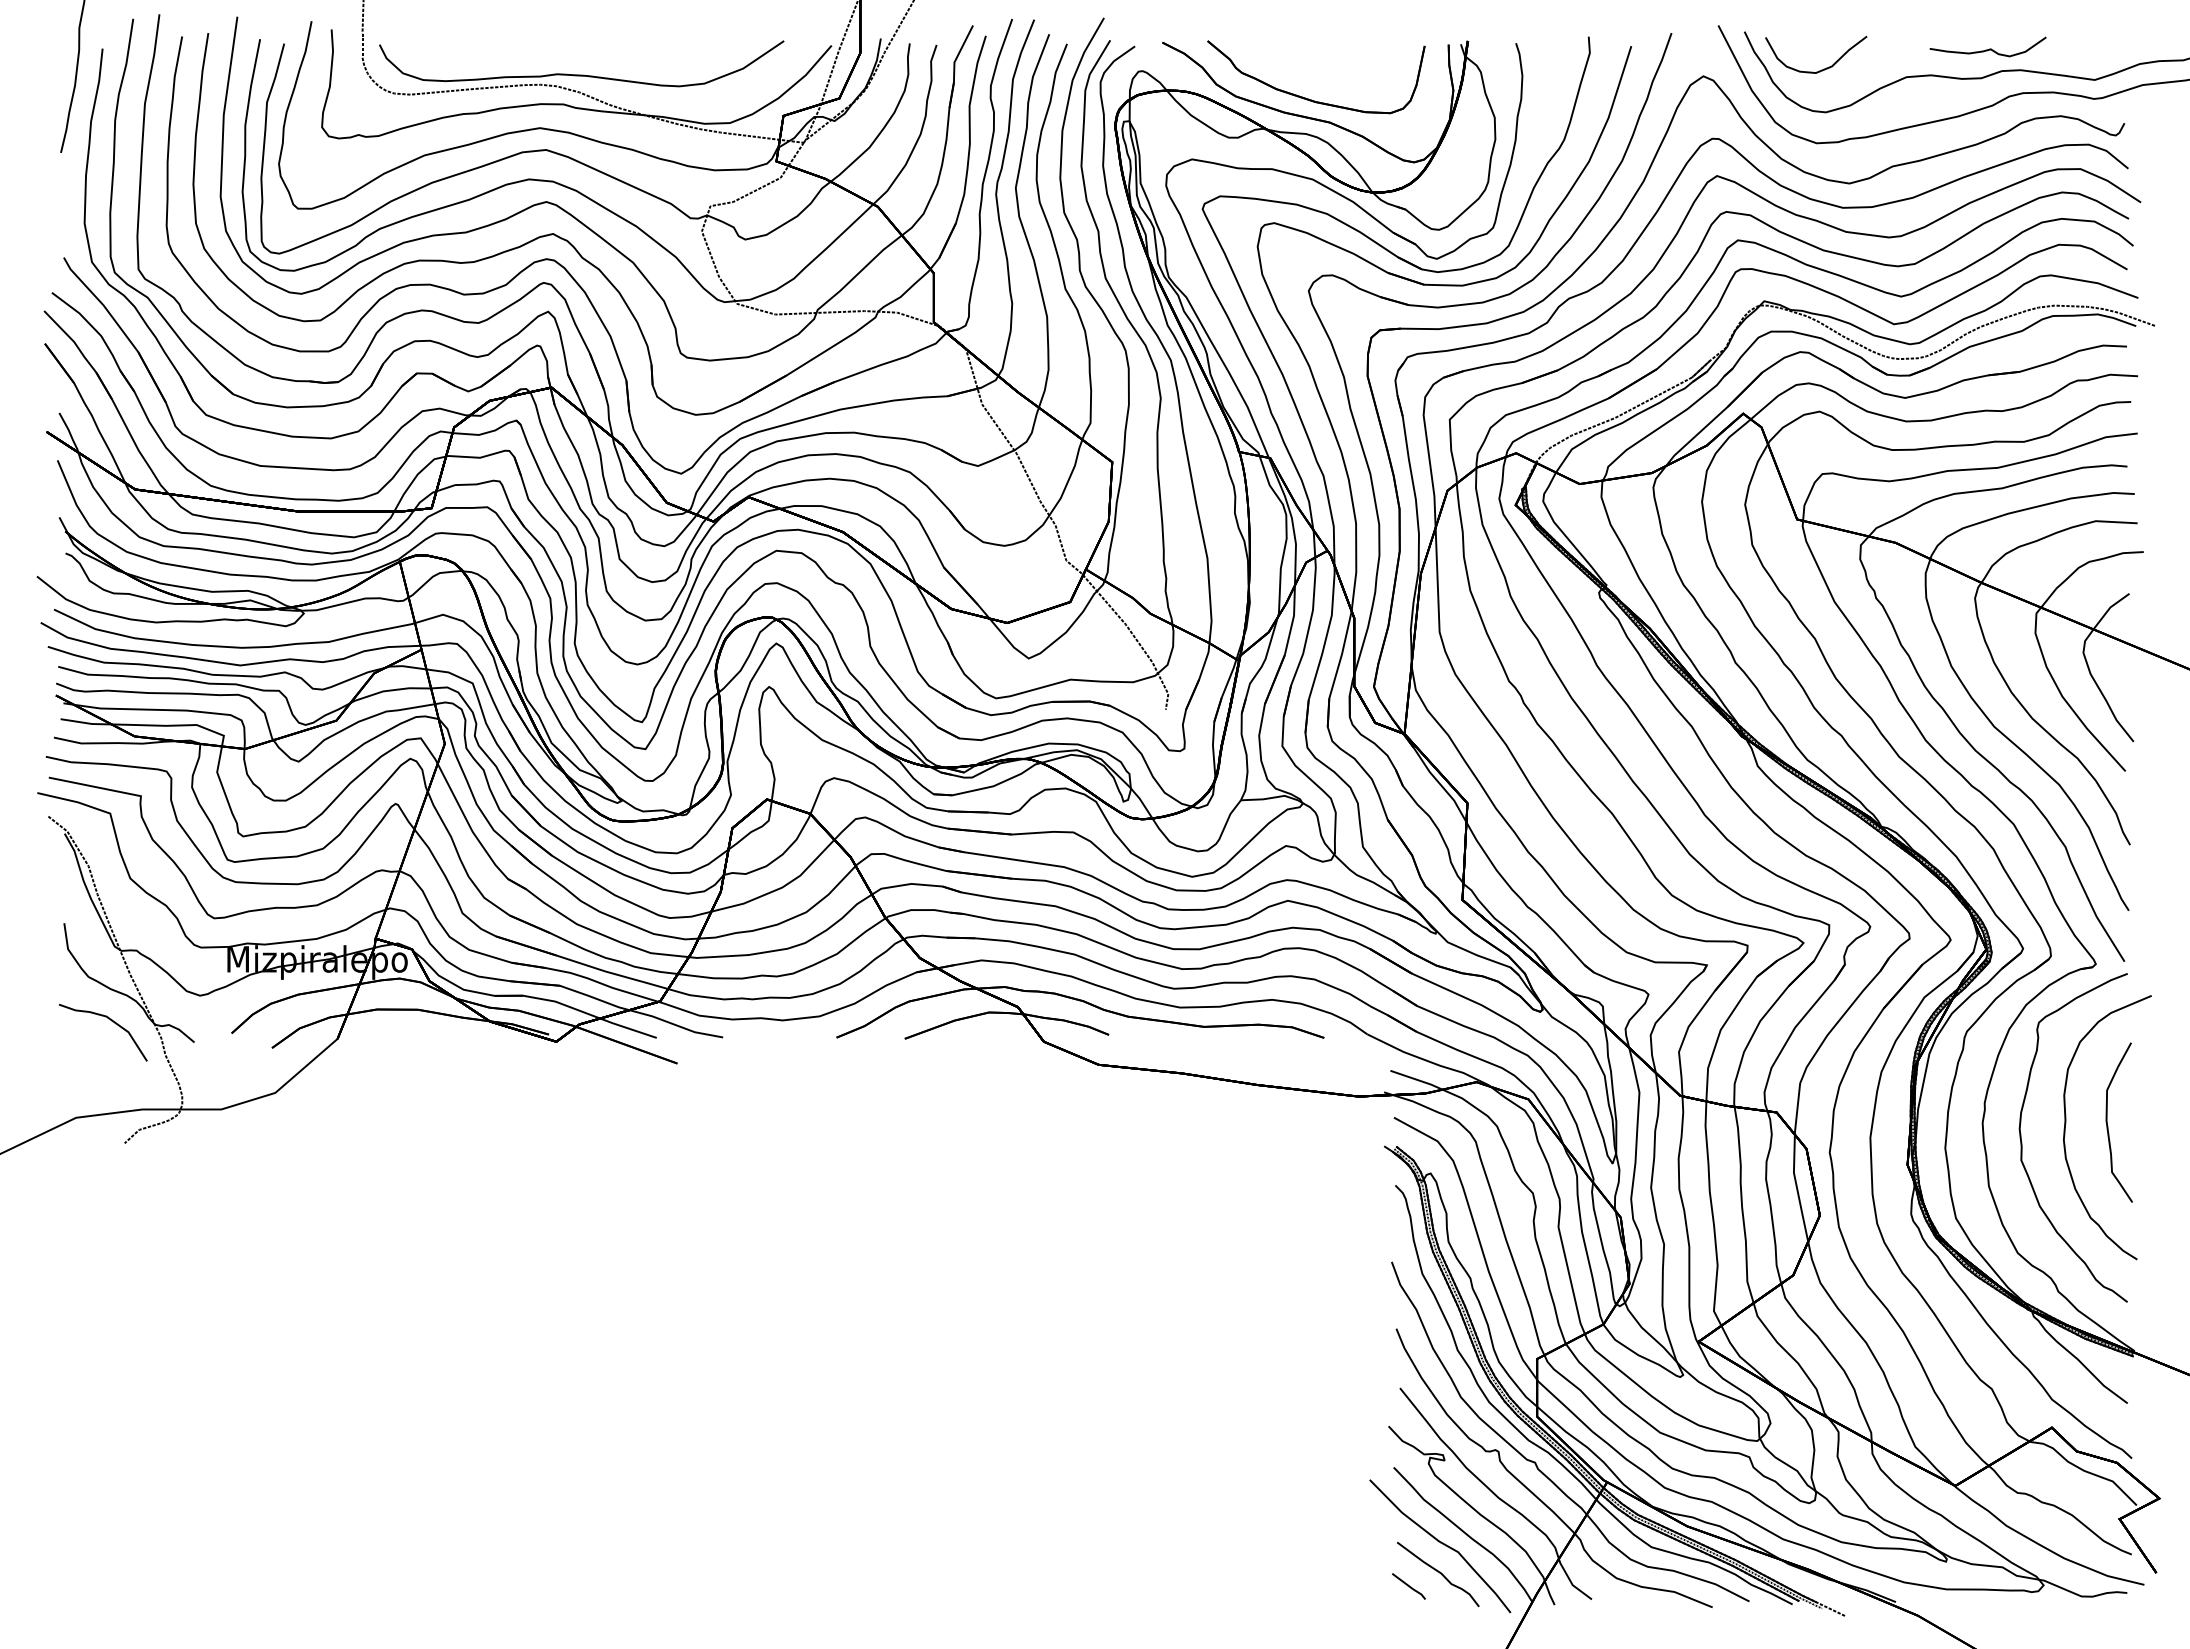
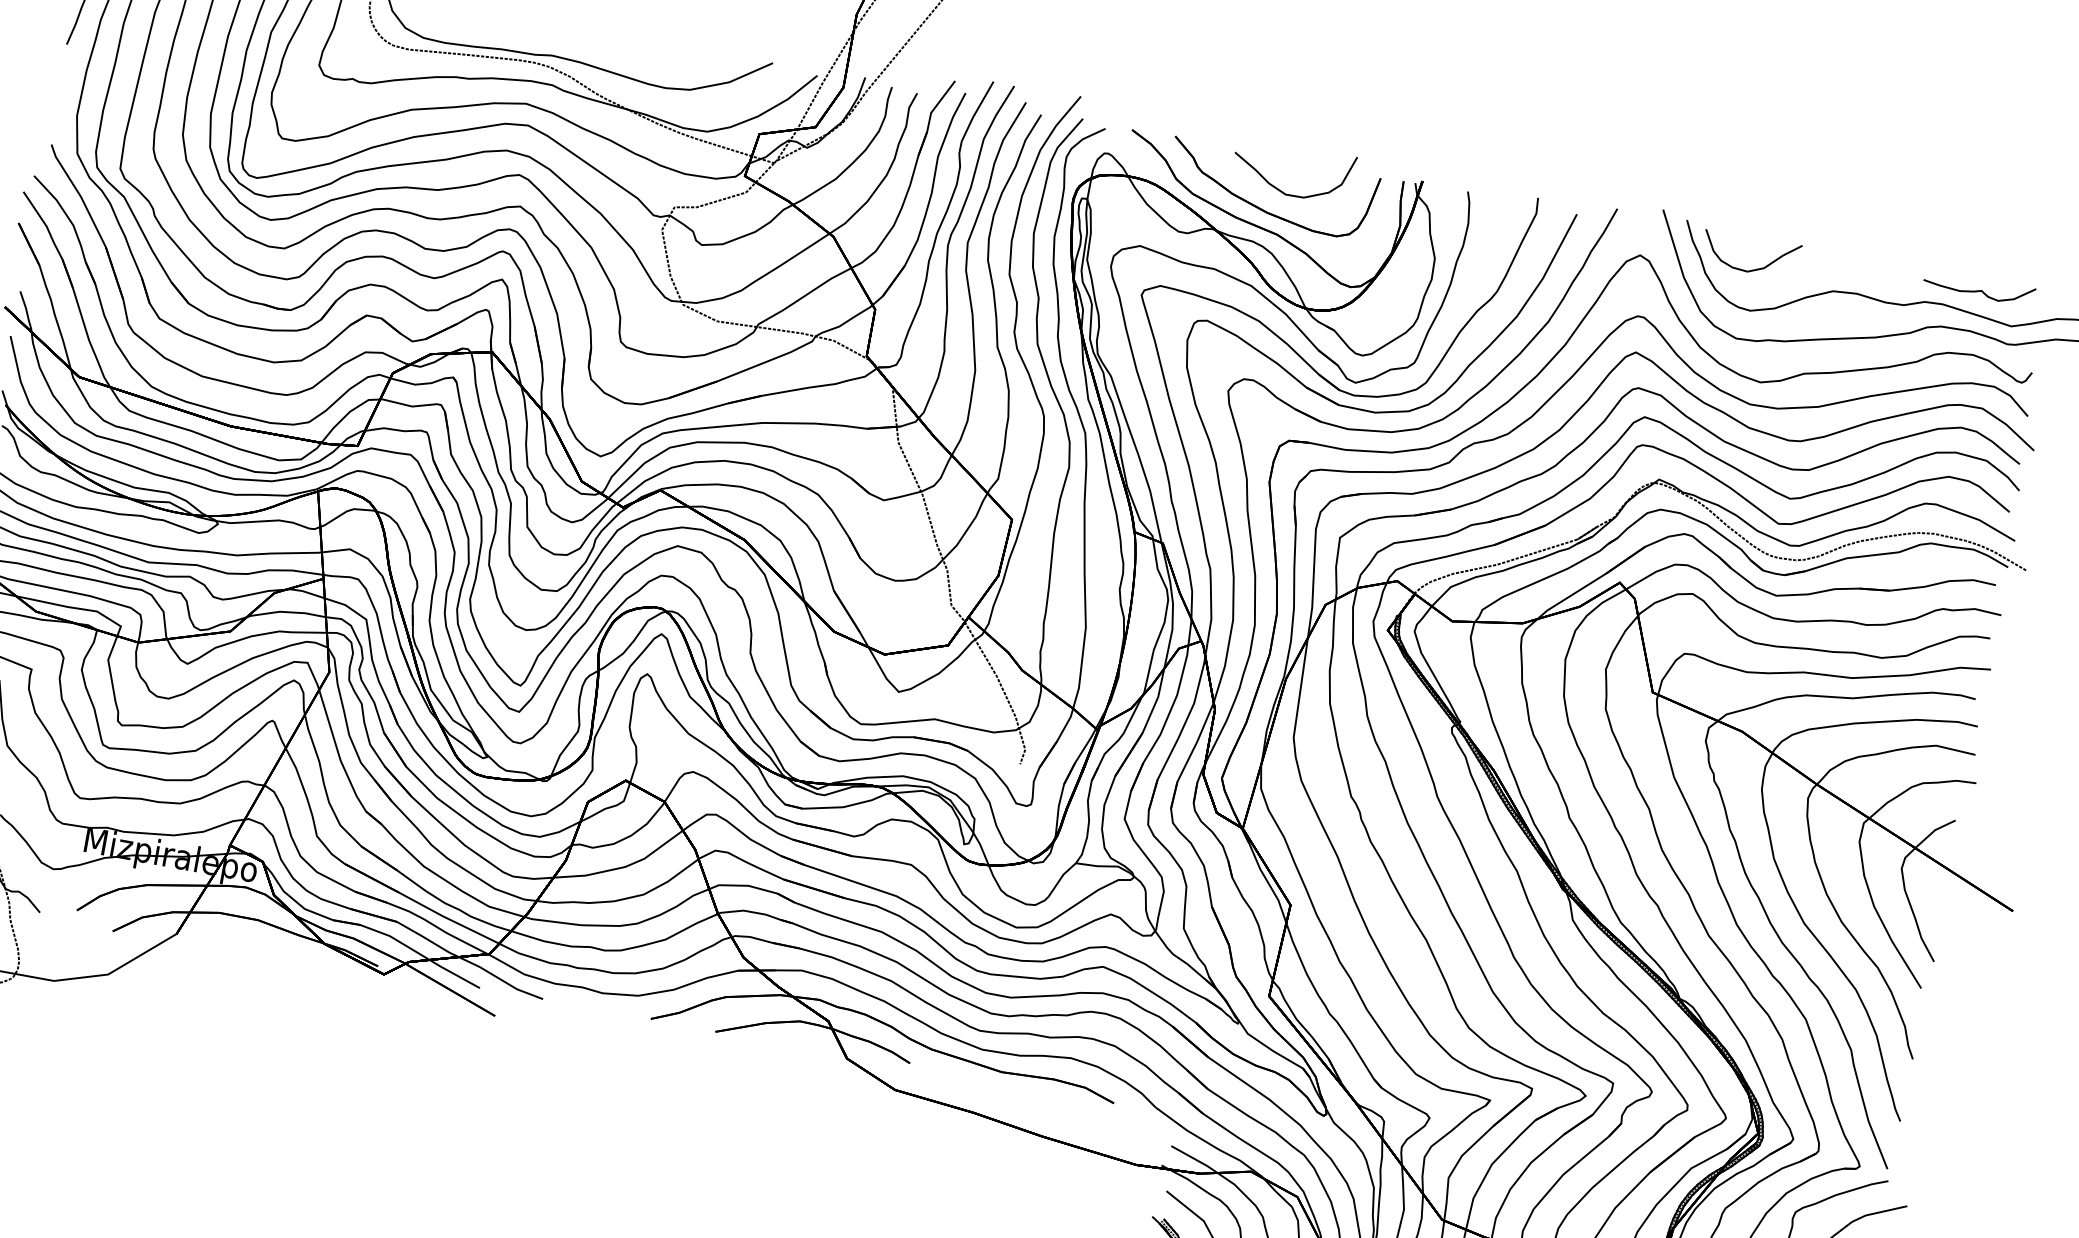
curve: (1989, 48) -> (1980, 289), moved
curve: (1323, 75) -> (1279, 188), added

